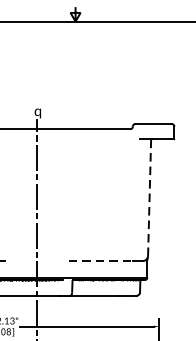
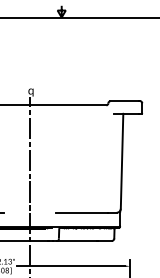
line: (150, 196) -> (122, 160), dashed -> solid
line: (101, 260) -> (82, 212), dashed -> solid

